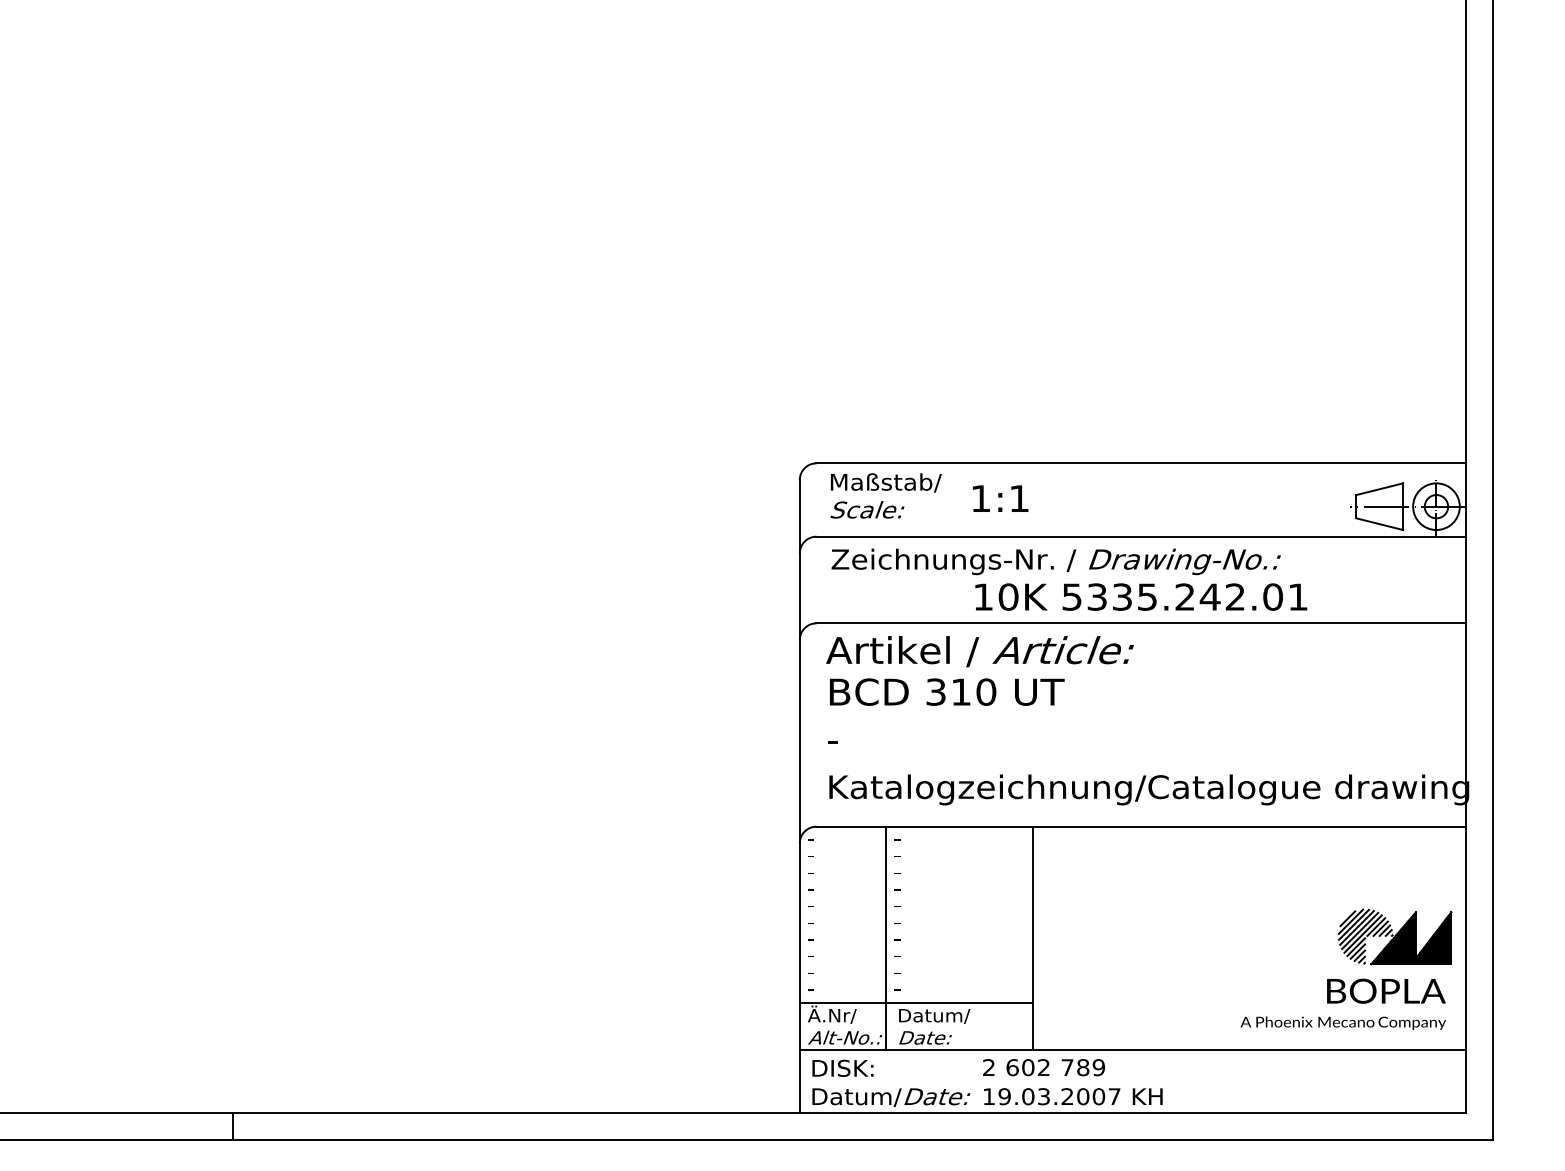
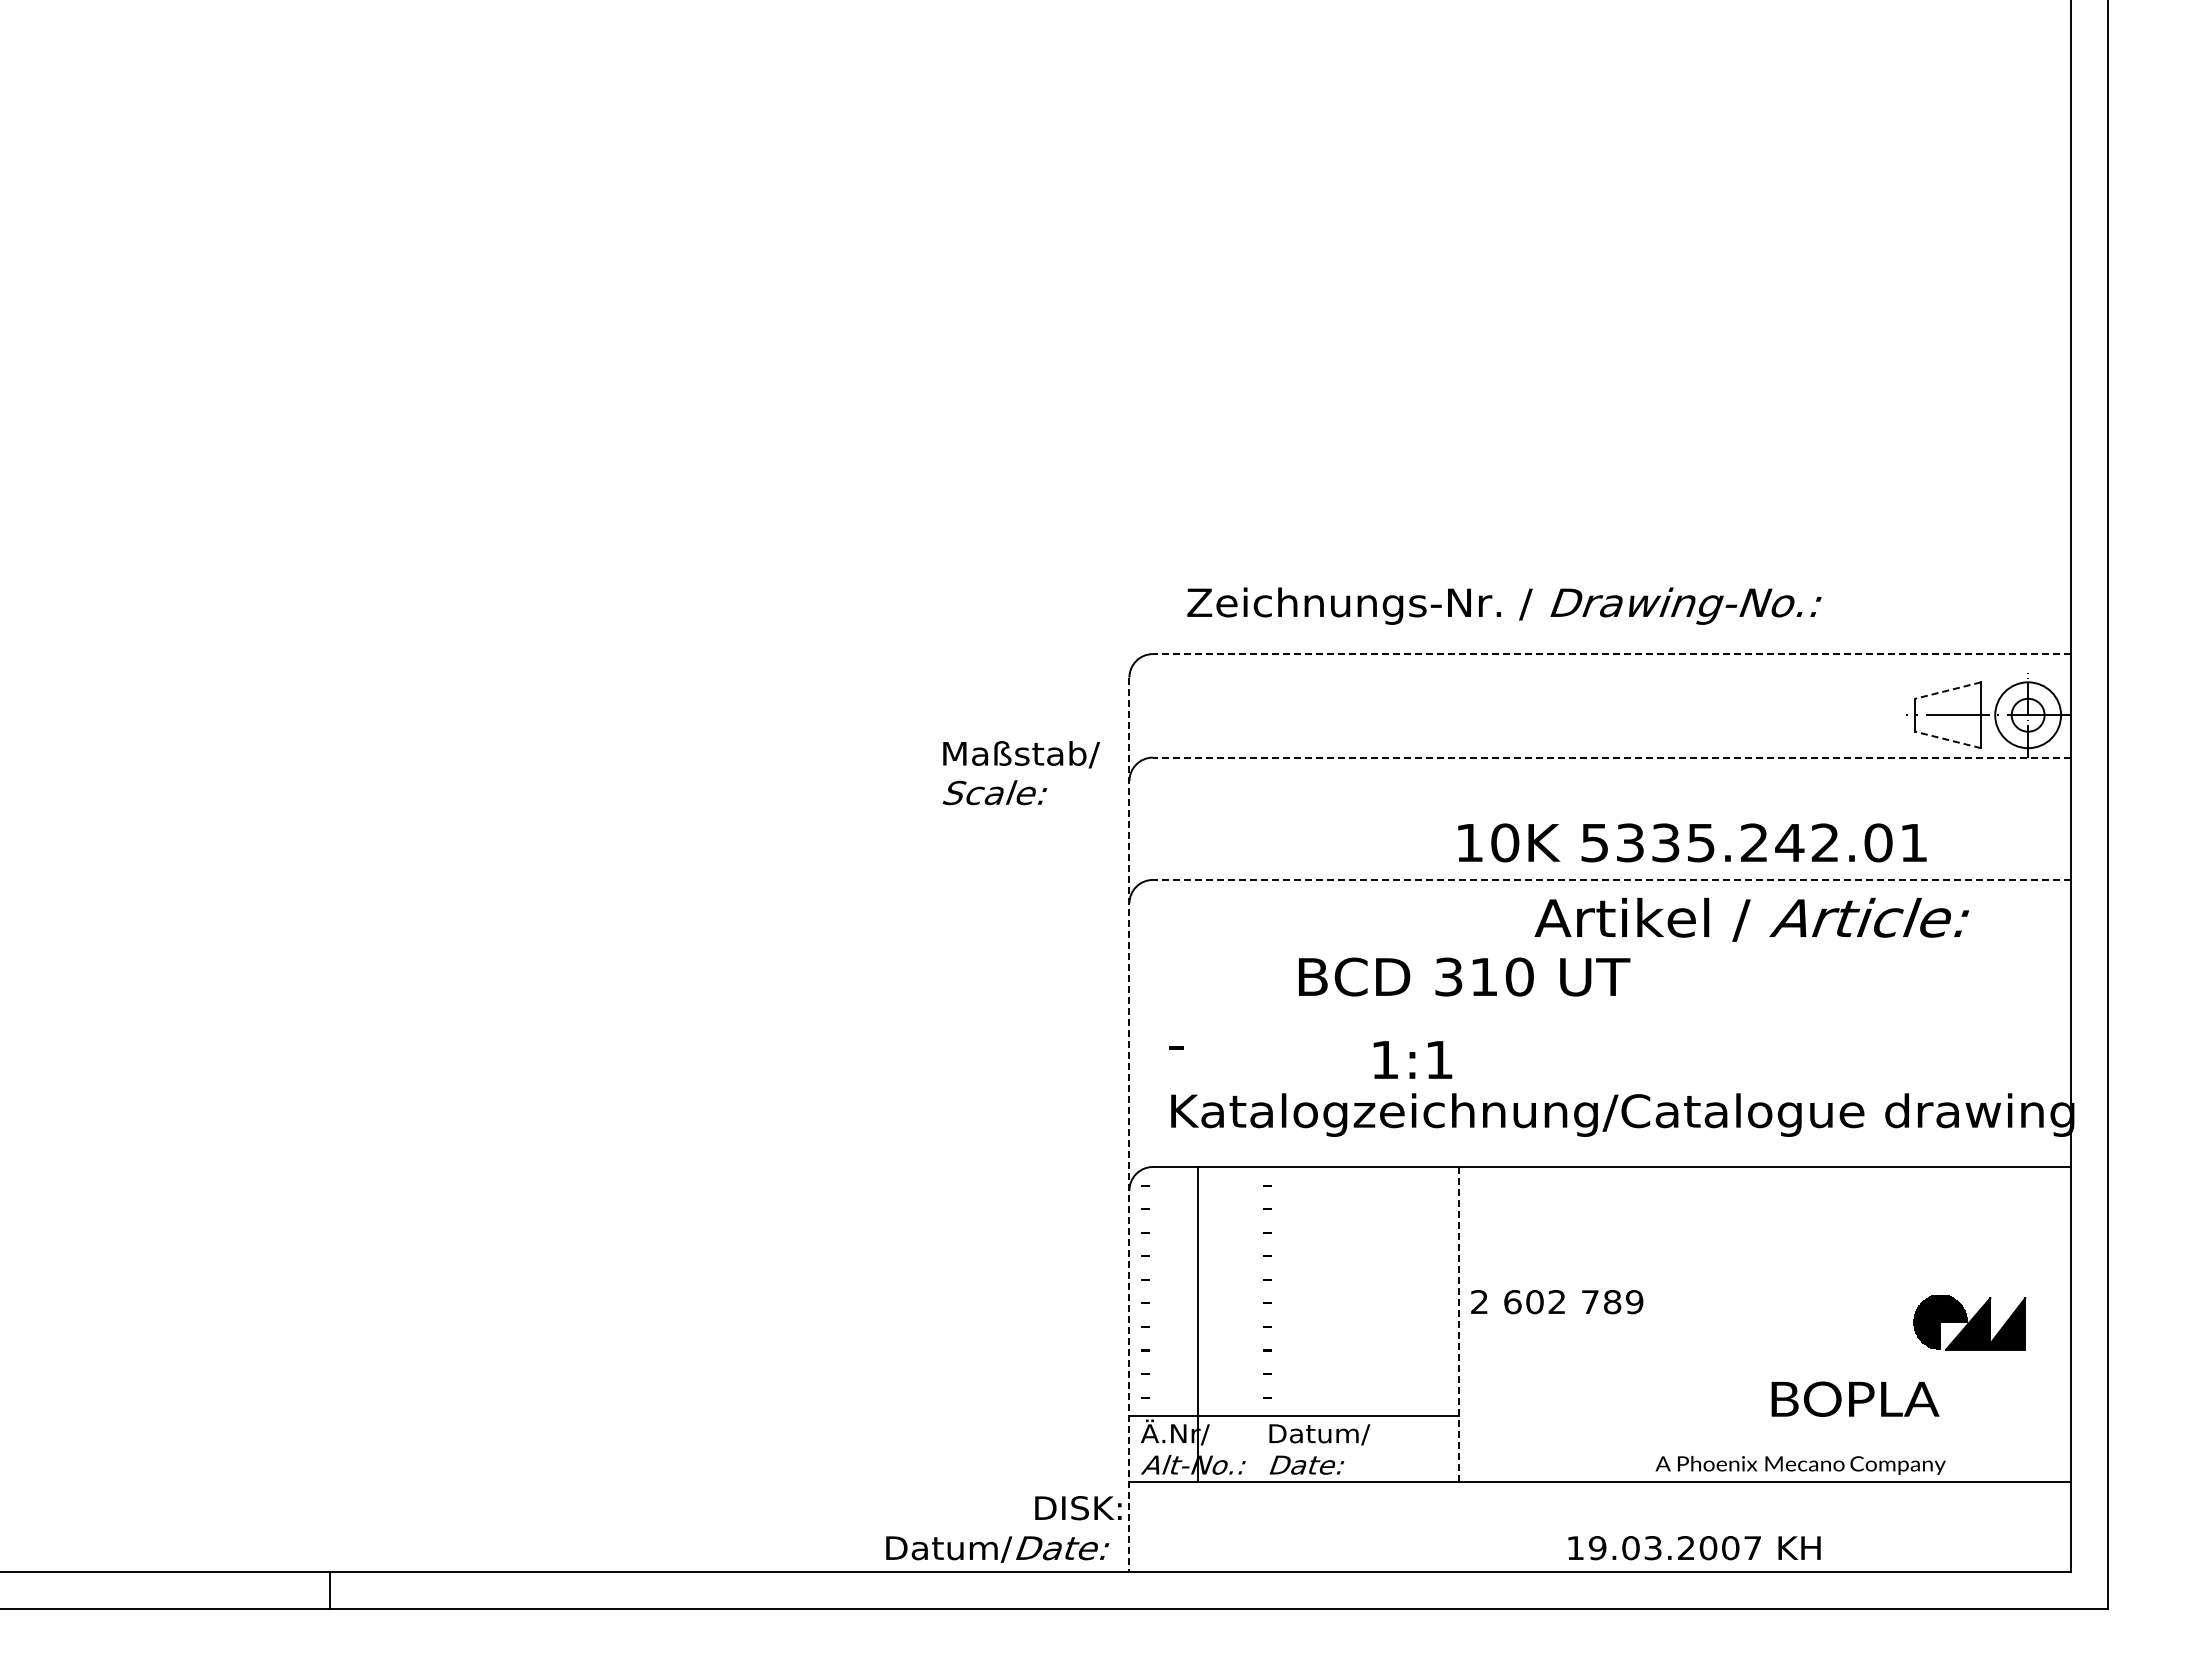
line: (1141, 463) -> (1611, 654), solid -> dashed
line: (1380, 489) -> (1948, 690), solid -> dashed
text: (885, 496) -> (1020, 773), moved
text: (1000, 498) -> (1412, 1059), moved
line: (1380, 523) -> (1948, 739), solid -> dashed
line: (1141, 536) -> (1611, 757), solid -> dashed
text: (1056, 561) -> (1504, 605), moved
text: (1141, 596) -> (1692, 842), moved
line: (1141, 623) -> (1611, 879), solid -> dashed
text: (979, 651) -> (1751, 919), moved
text: (947, 691) -> (1464, 976), moved
line: (799, 797) -> (1129, 1125), solid -> dashed
part: (1394, 936) -> (1969, 1322), size x0.7
line: (886, 938) -> (1197, 1324), moved
line: (1032, 938) -> (1458, 1324), solid -> dashed
text: (1386, 990) -> (1855, 1398), moved
text: (1343, 1023) -> (1800, 1465), moved
text: (1044, 1067) -> (1557, 1302), moved
text: (843, 1068) -> (1078, 1508), moved
text: (1073, 1096) -> (1694, 1548), moved
text: (891, 1097) -> (997, 1549), moved

